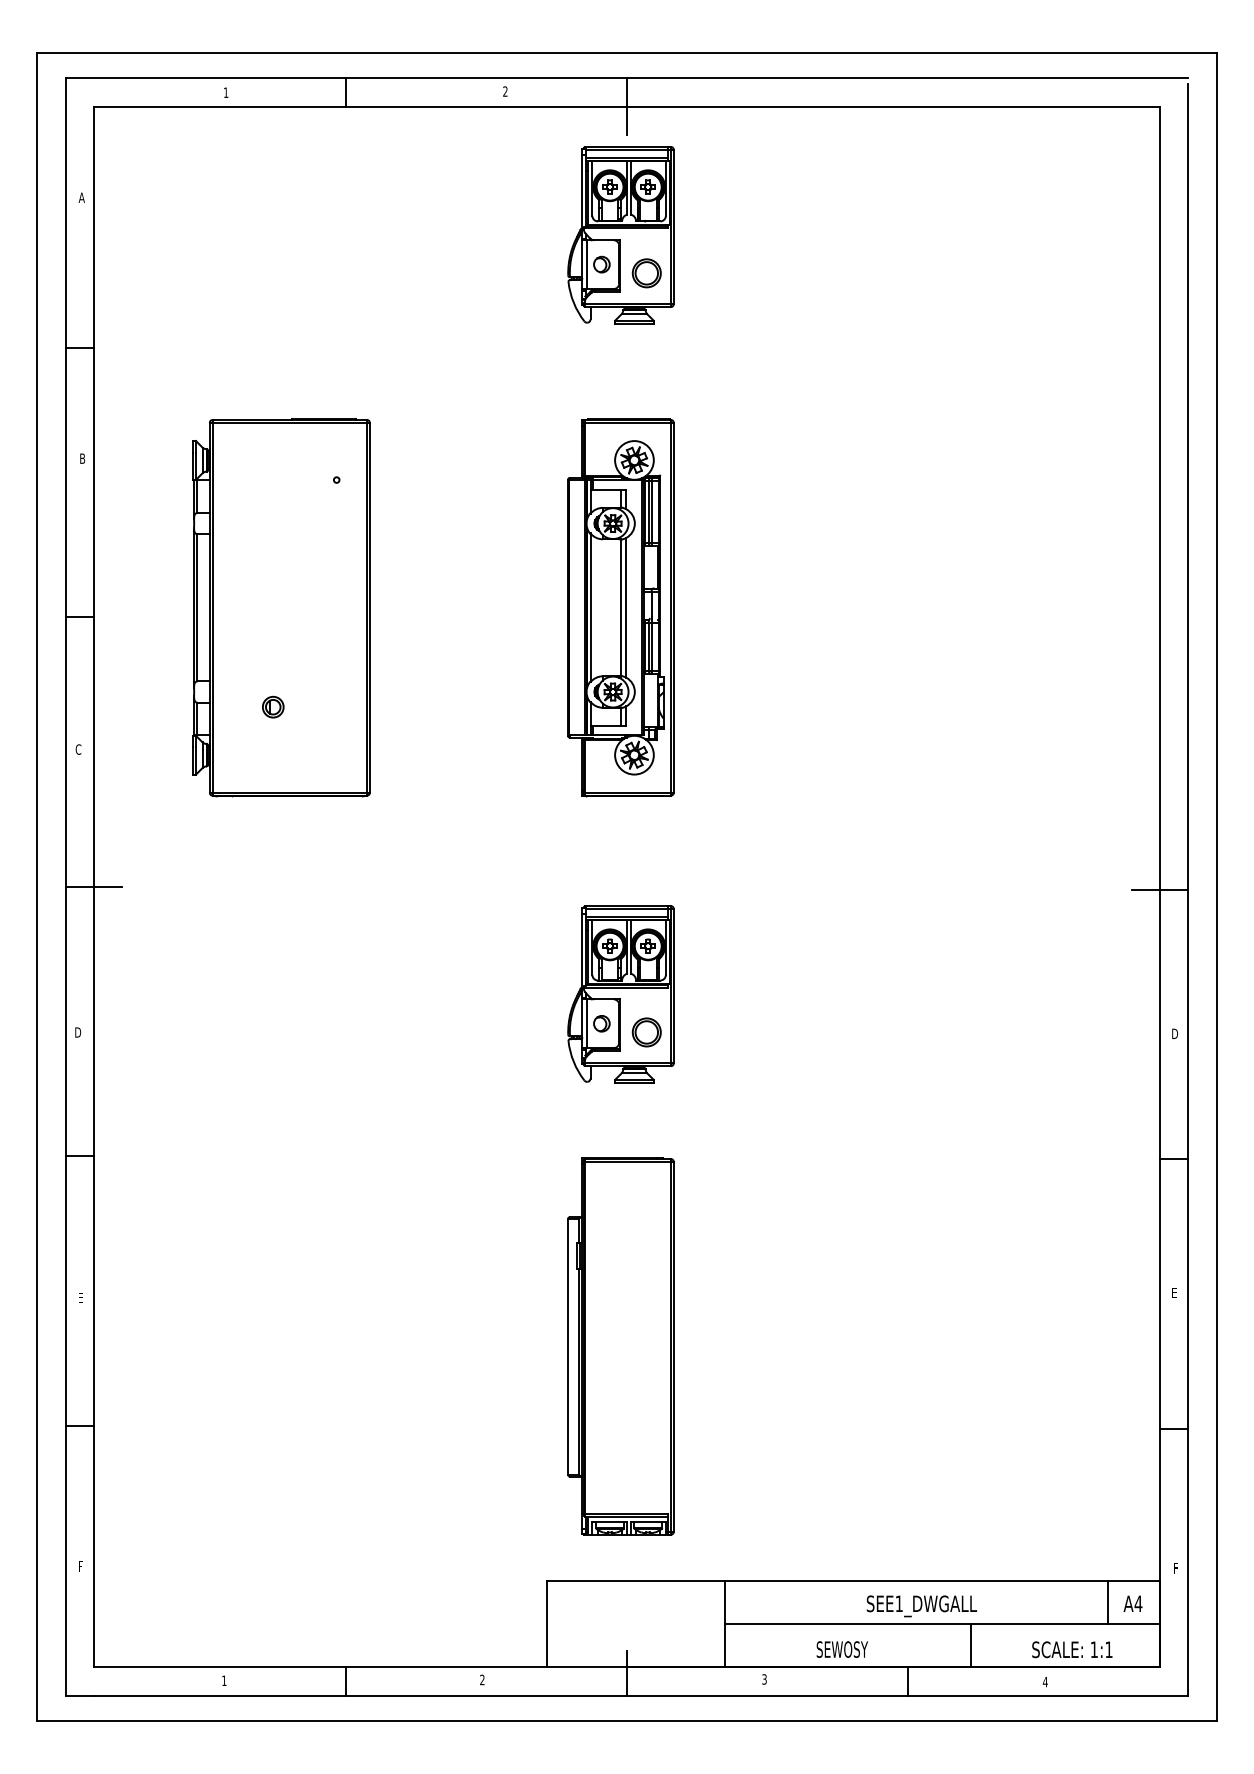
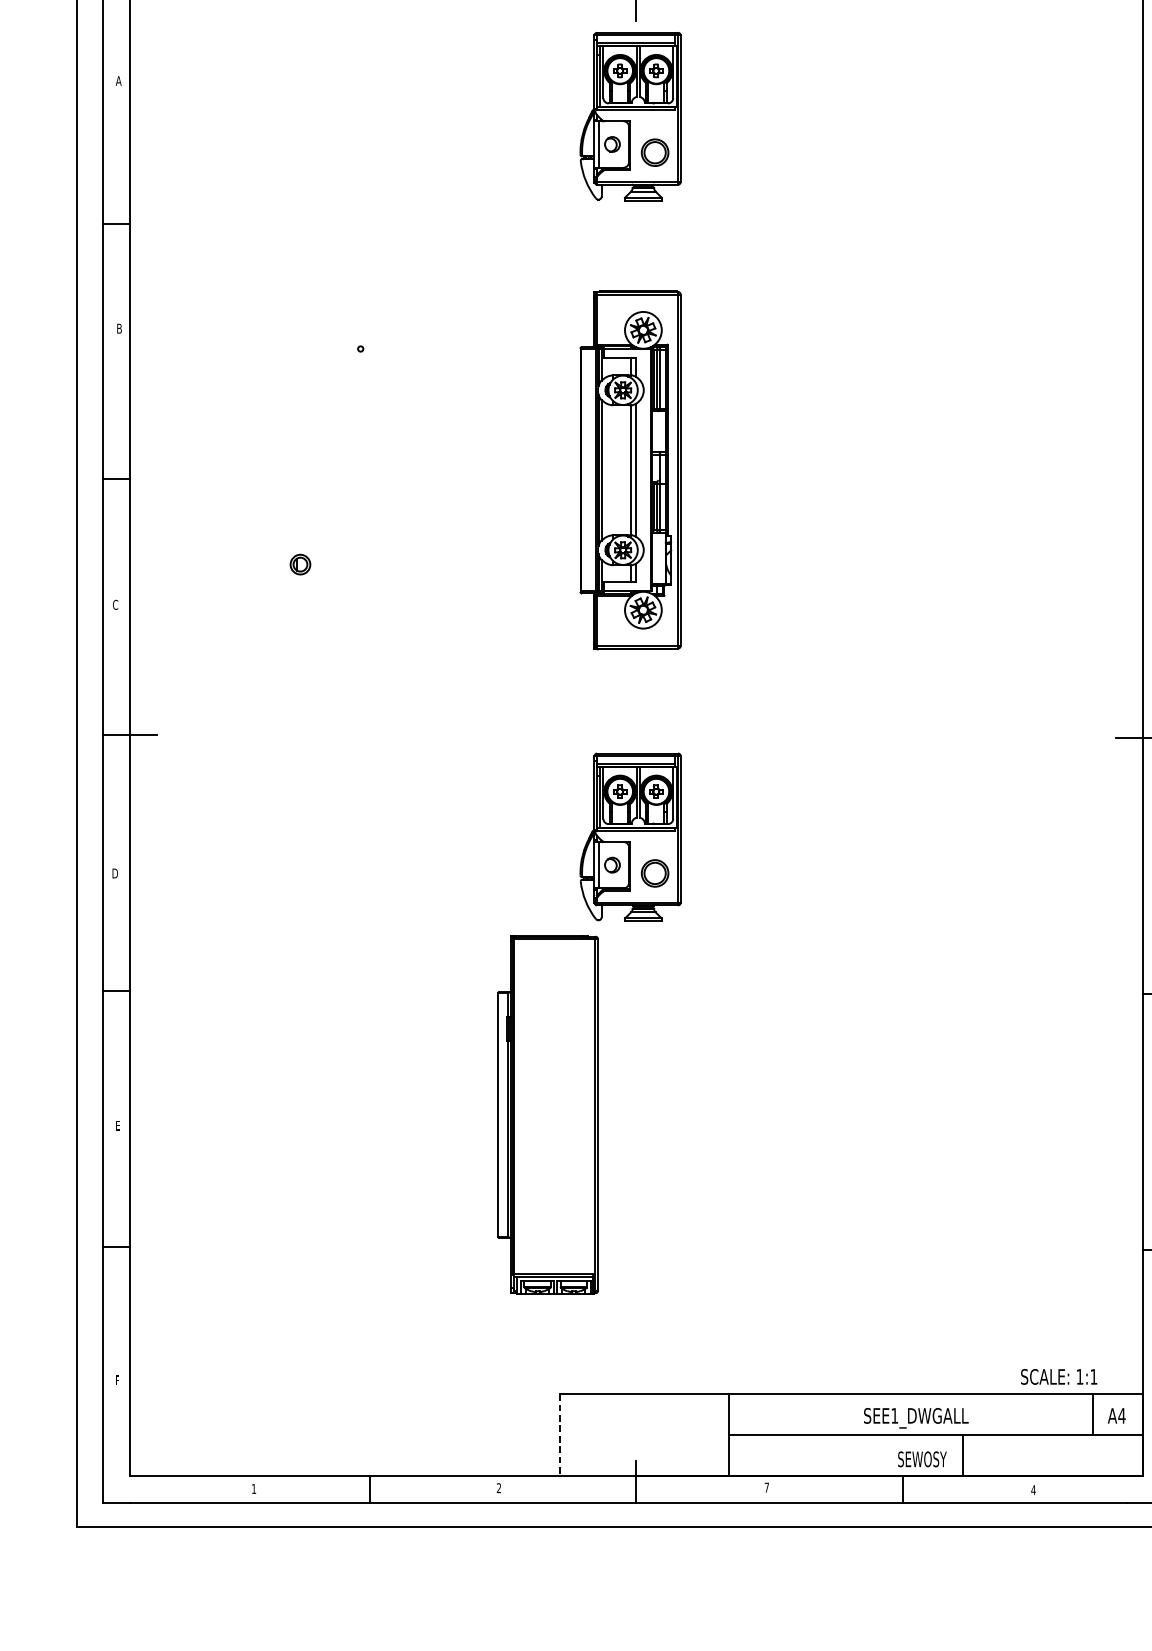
part: (281, 607) -> (308, 469), removed
part: (620, 1346) -> (547, 1114), moved
line: (546, 1624) -> (559, 1435), solid -> dashed
text: (841, 1649) -> (921, 1459), moved
text: (1072, 1649) -> (1059, 1376), moved
text: (764, 1679) -> (766, 1487), 3 -> 7

